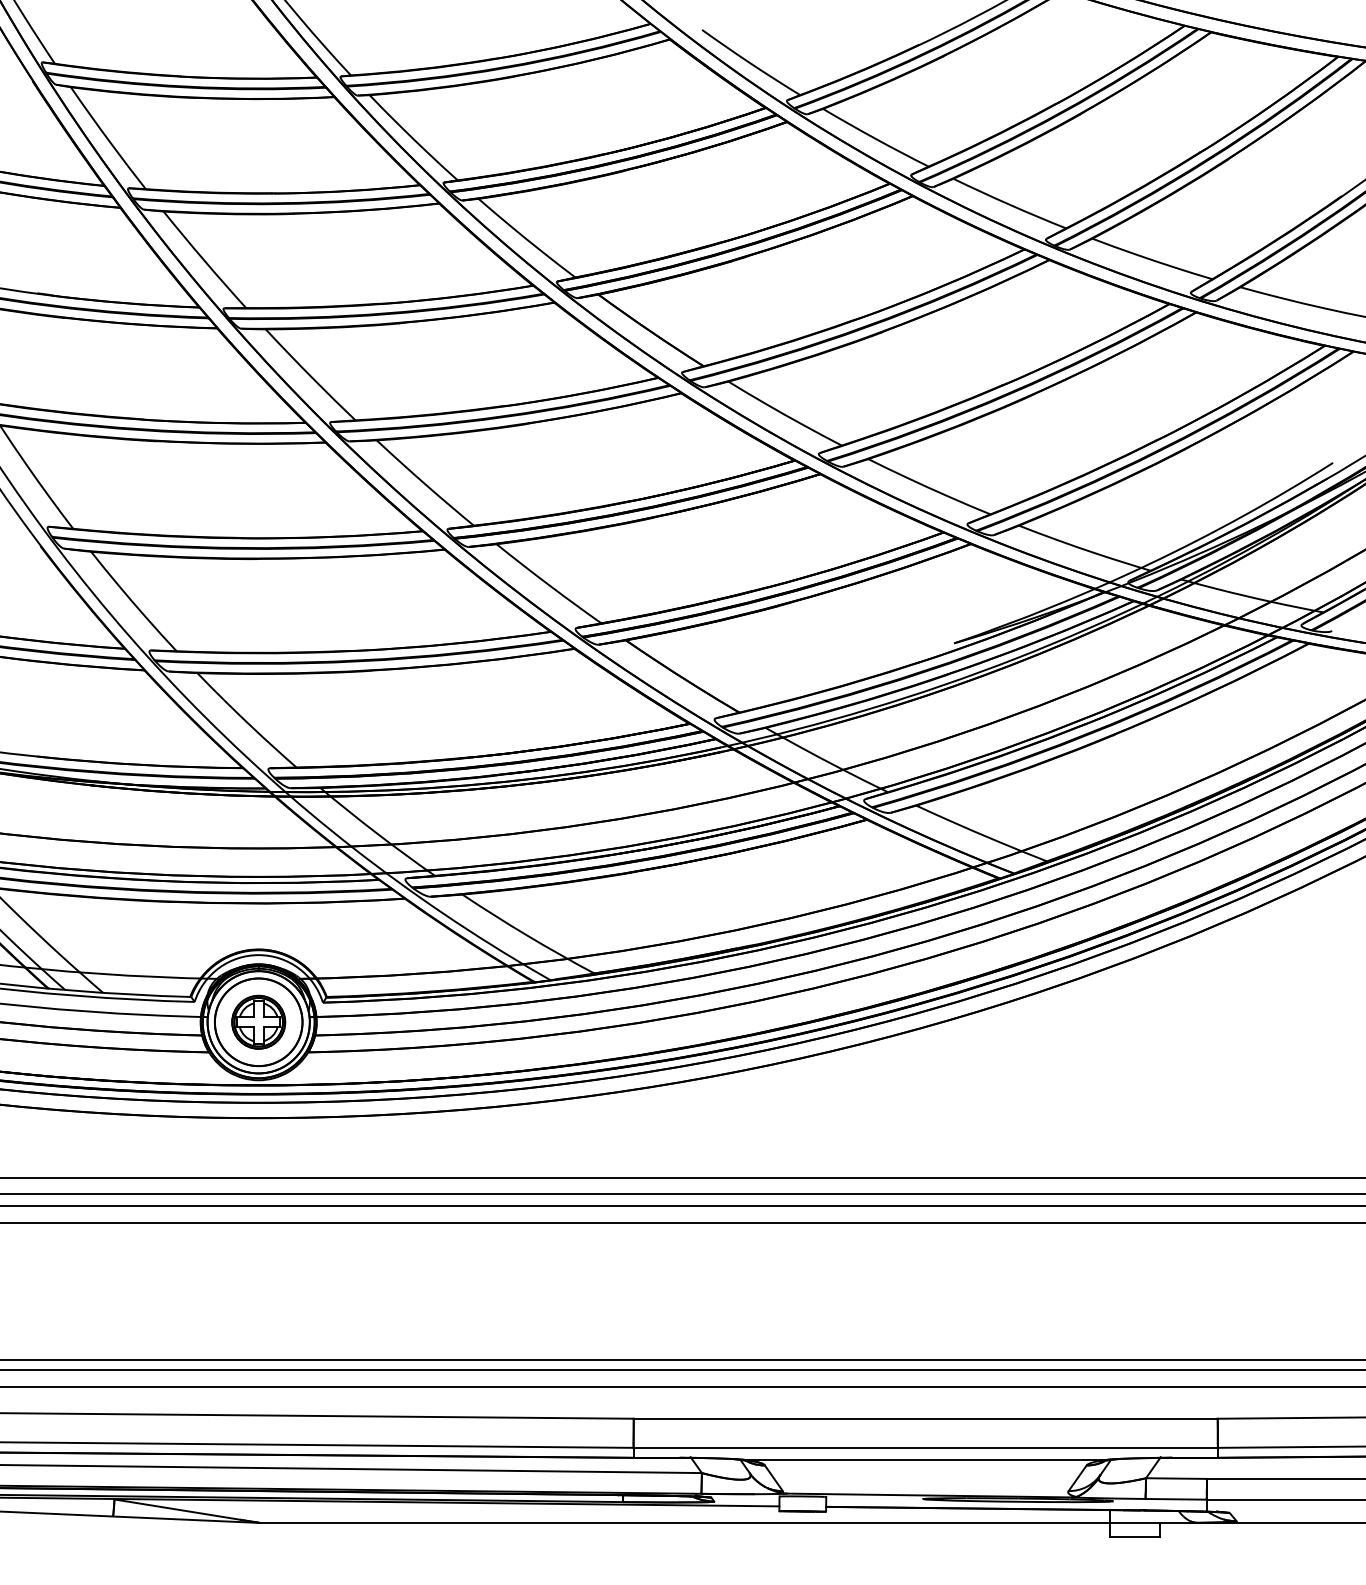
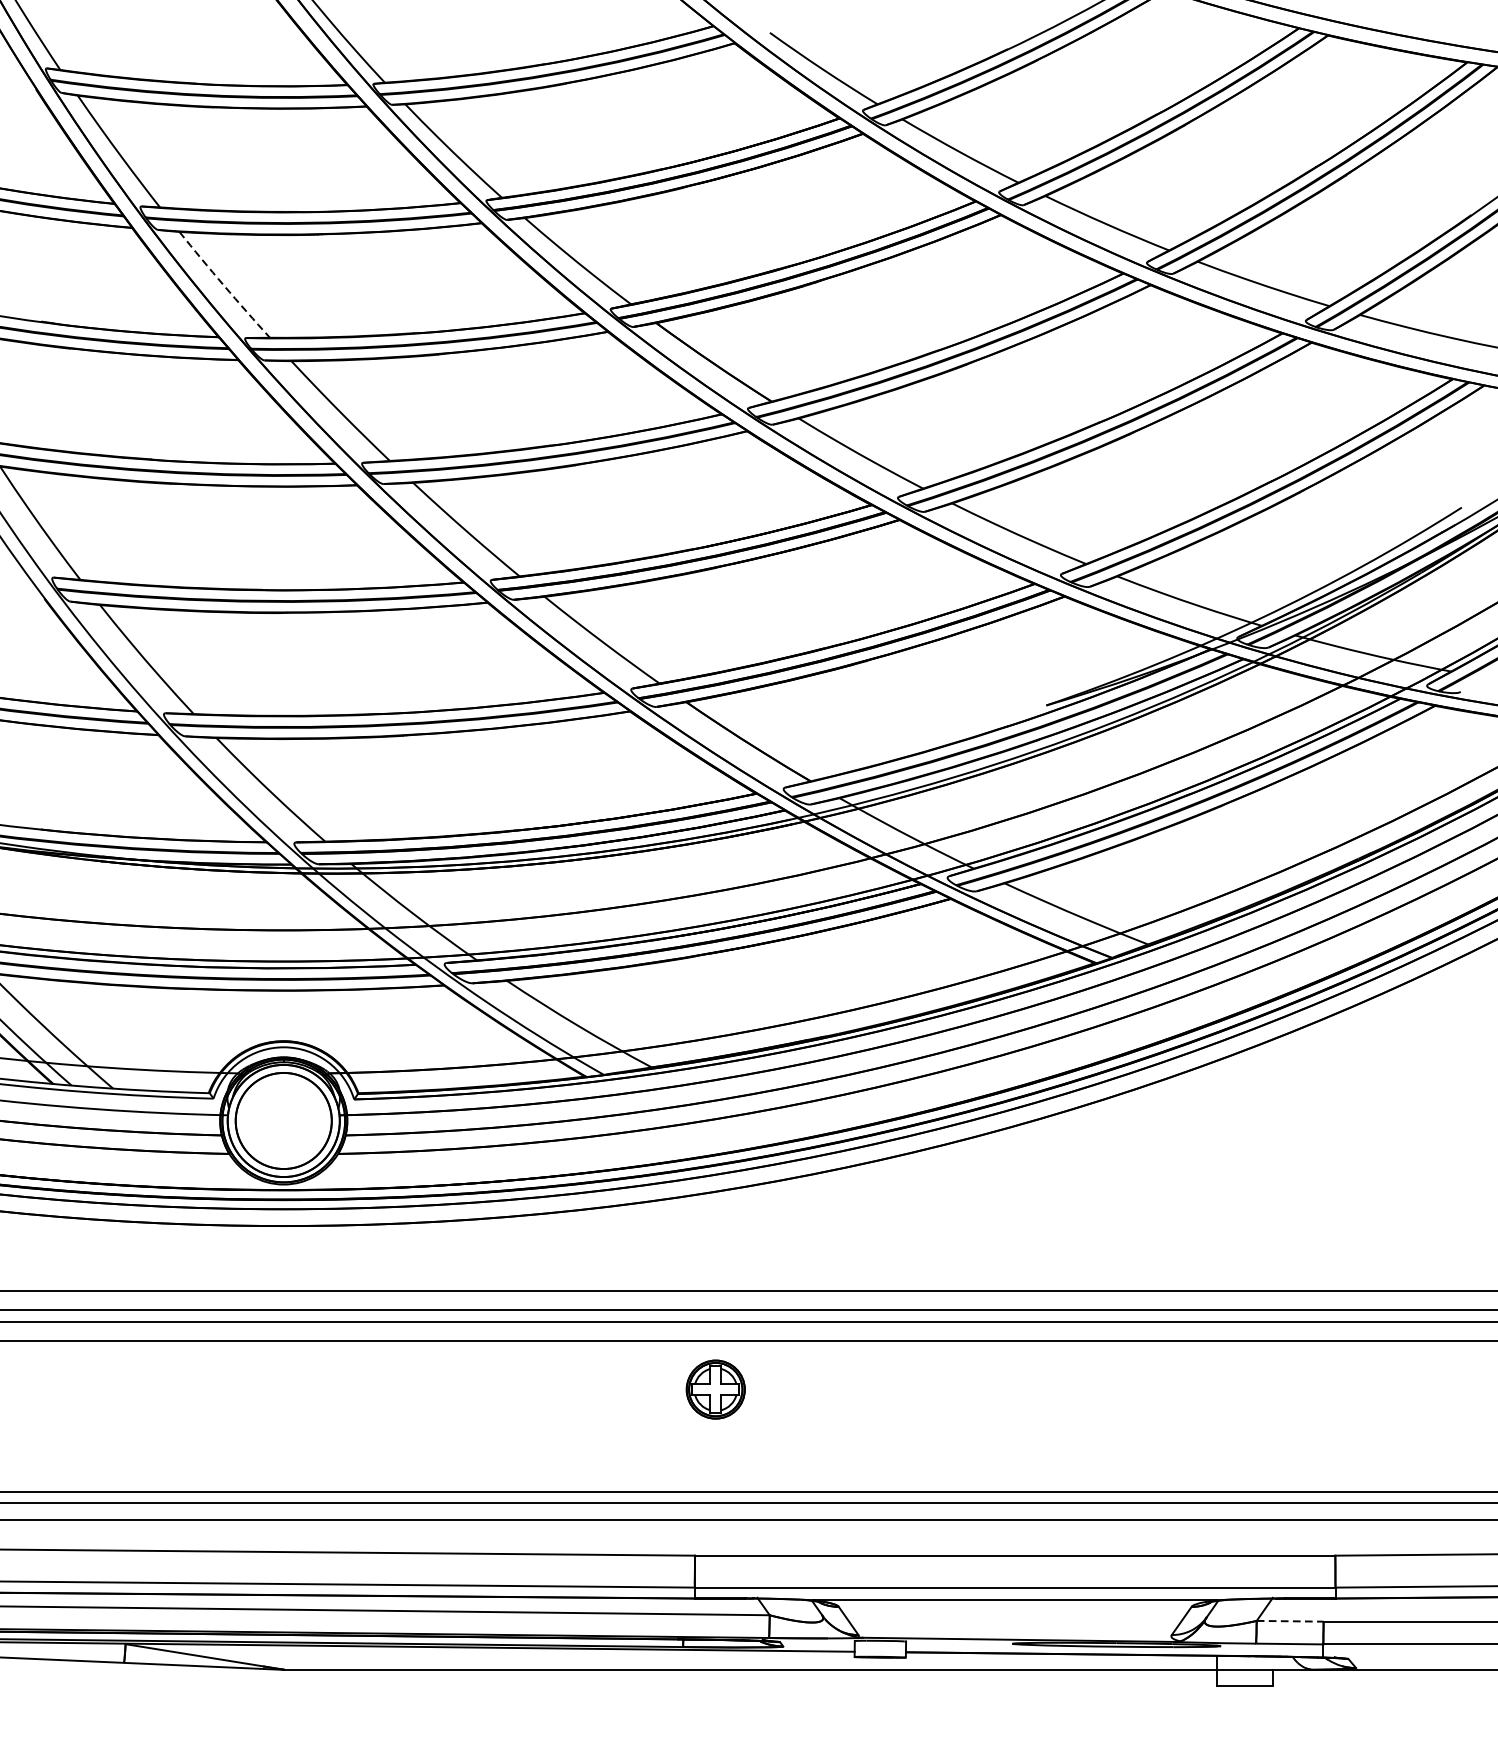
arc: (204, 260) -> (224, 285), solid -> dashed
part: (258, 1021) -> (715, 1388), moved
line: (1177, 1478) -> (1291, 1621), solid -> dashed

